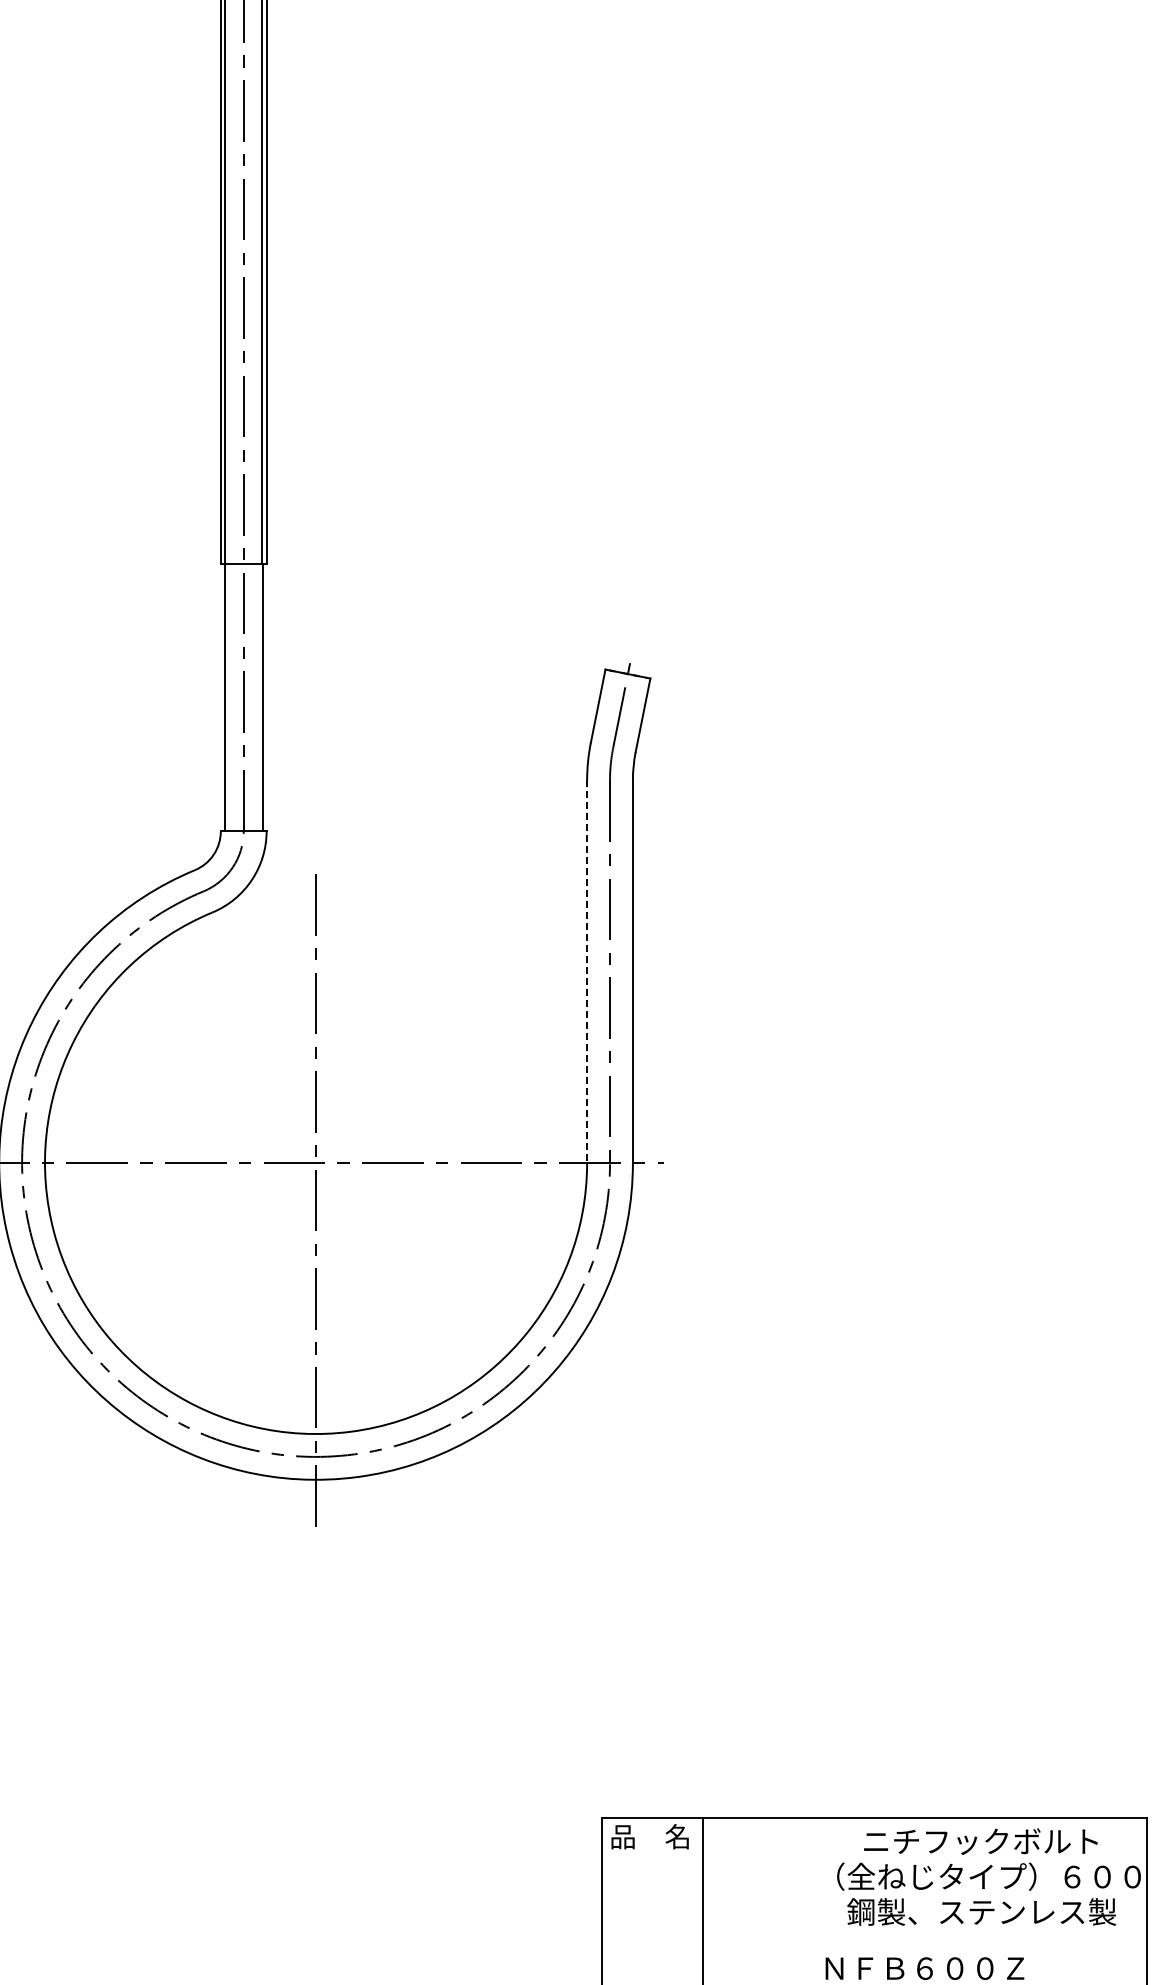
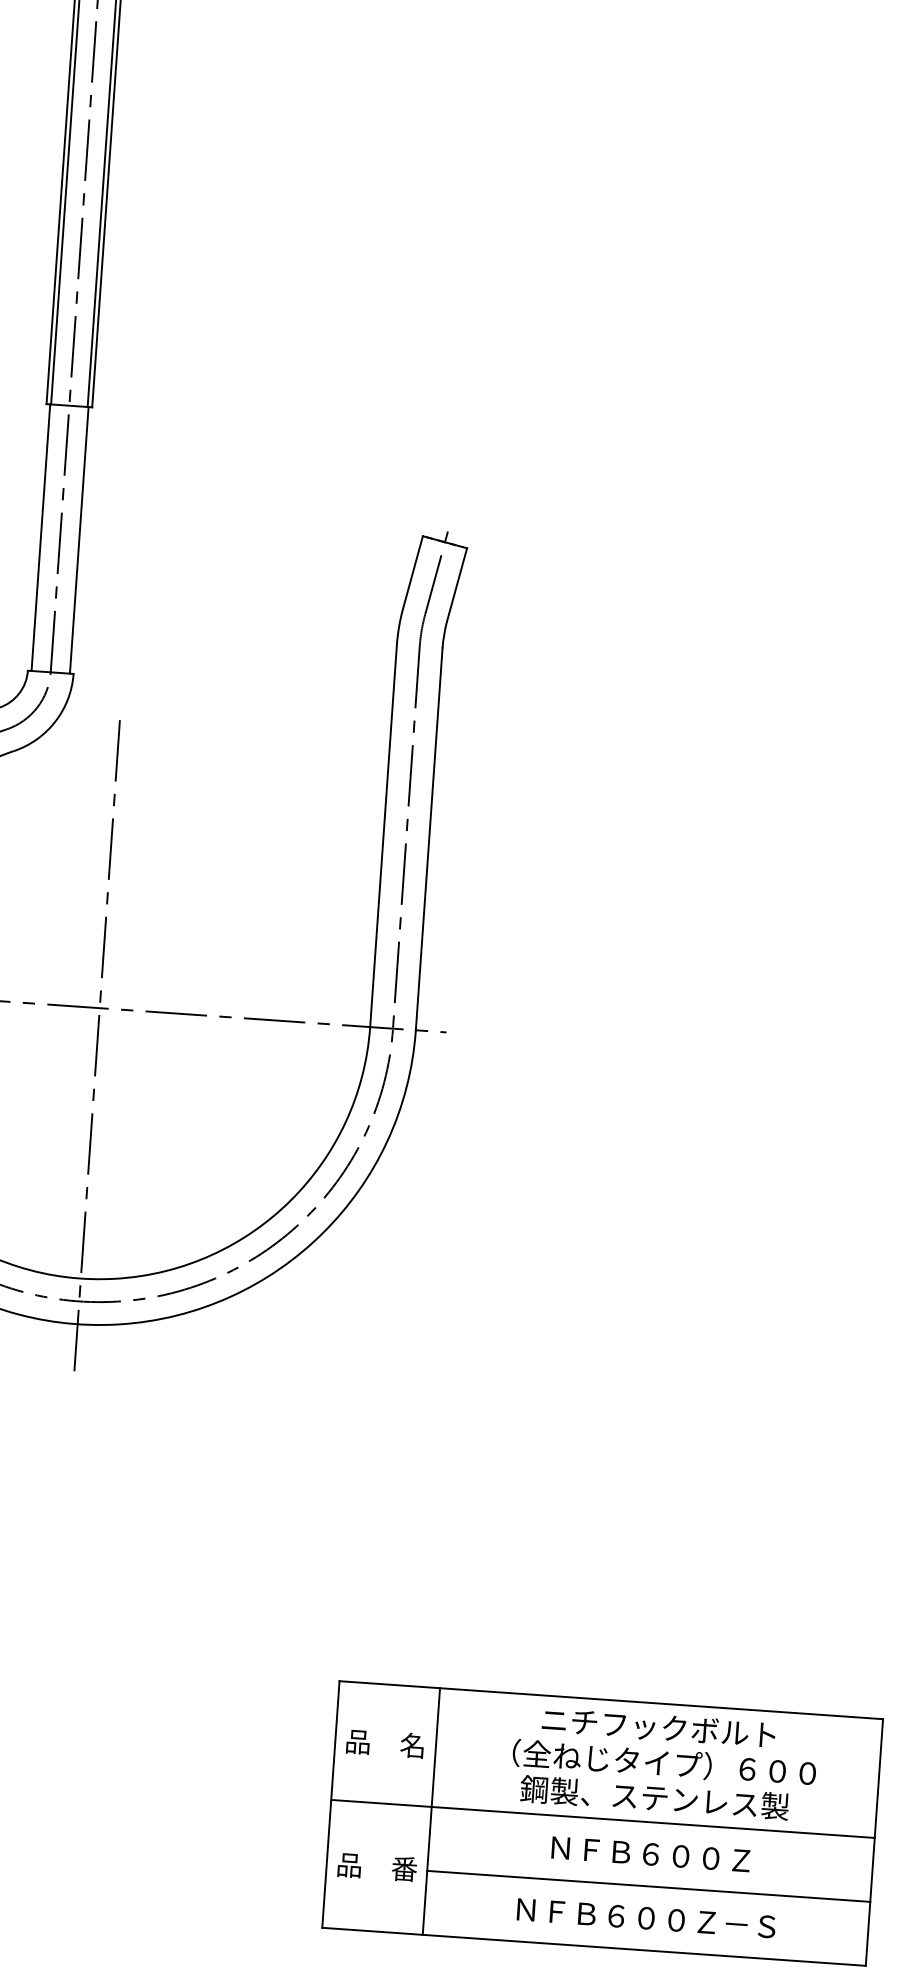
line: (587, 972) -> (383, 837), dashed -> solid
text: (649, 1836) -> (384, 1743), moved
text: (988, 1876) -> (663, 1762), moved
line: (874, 1936) -> (602, 1818), added

